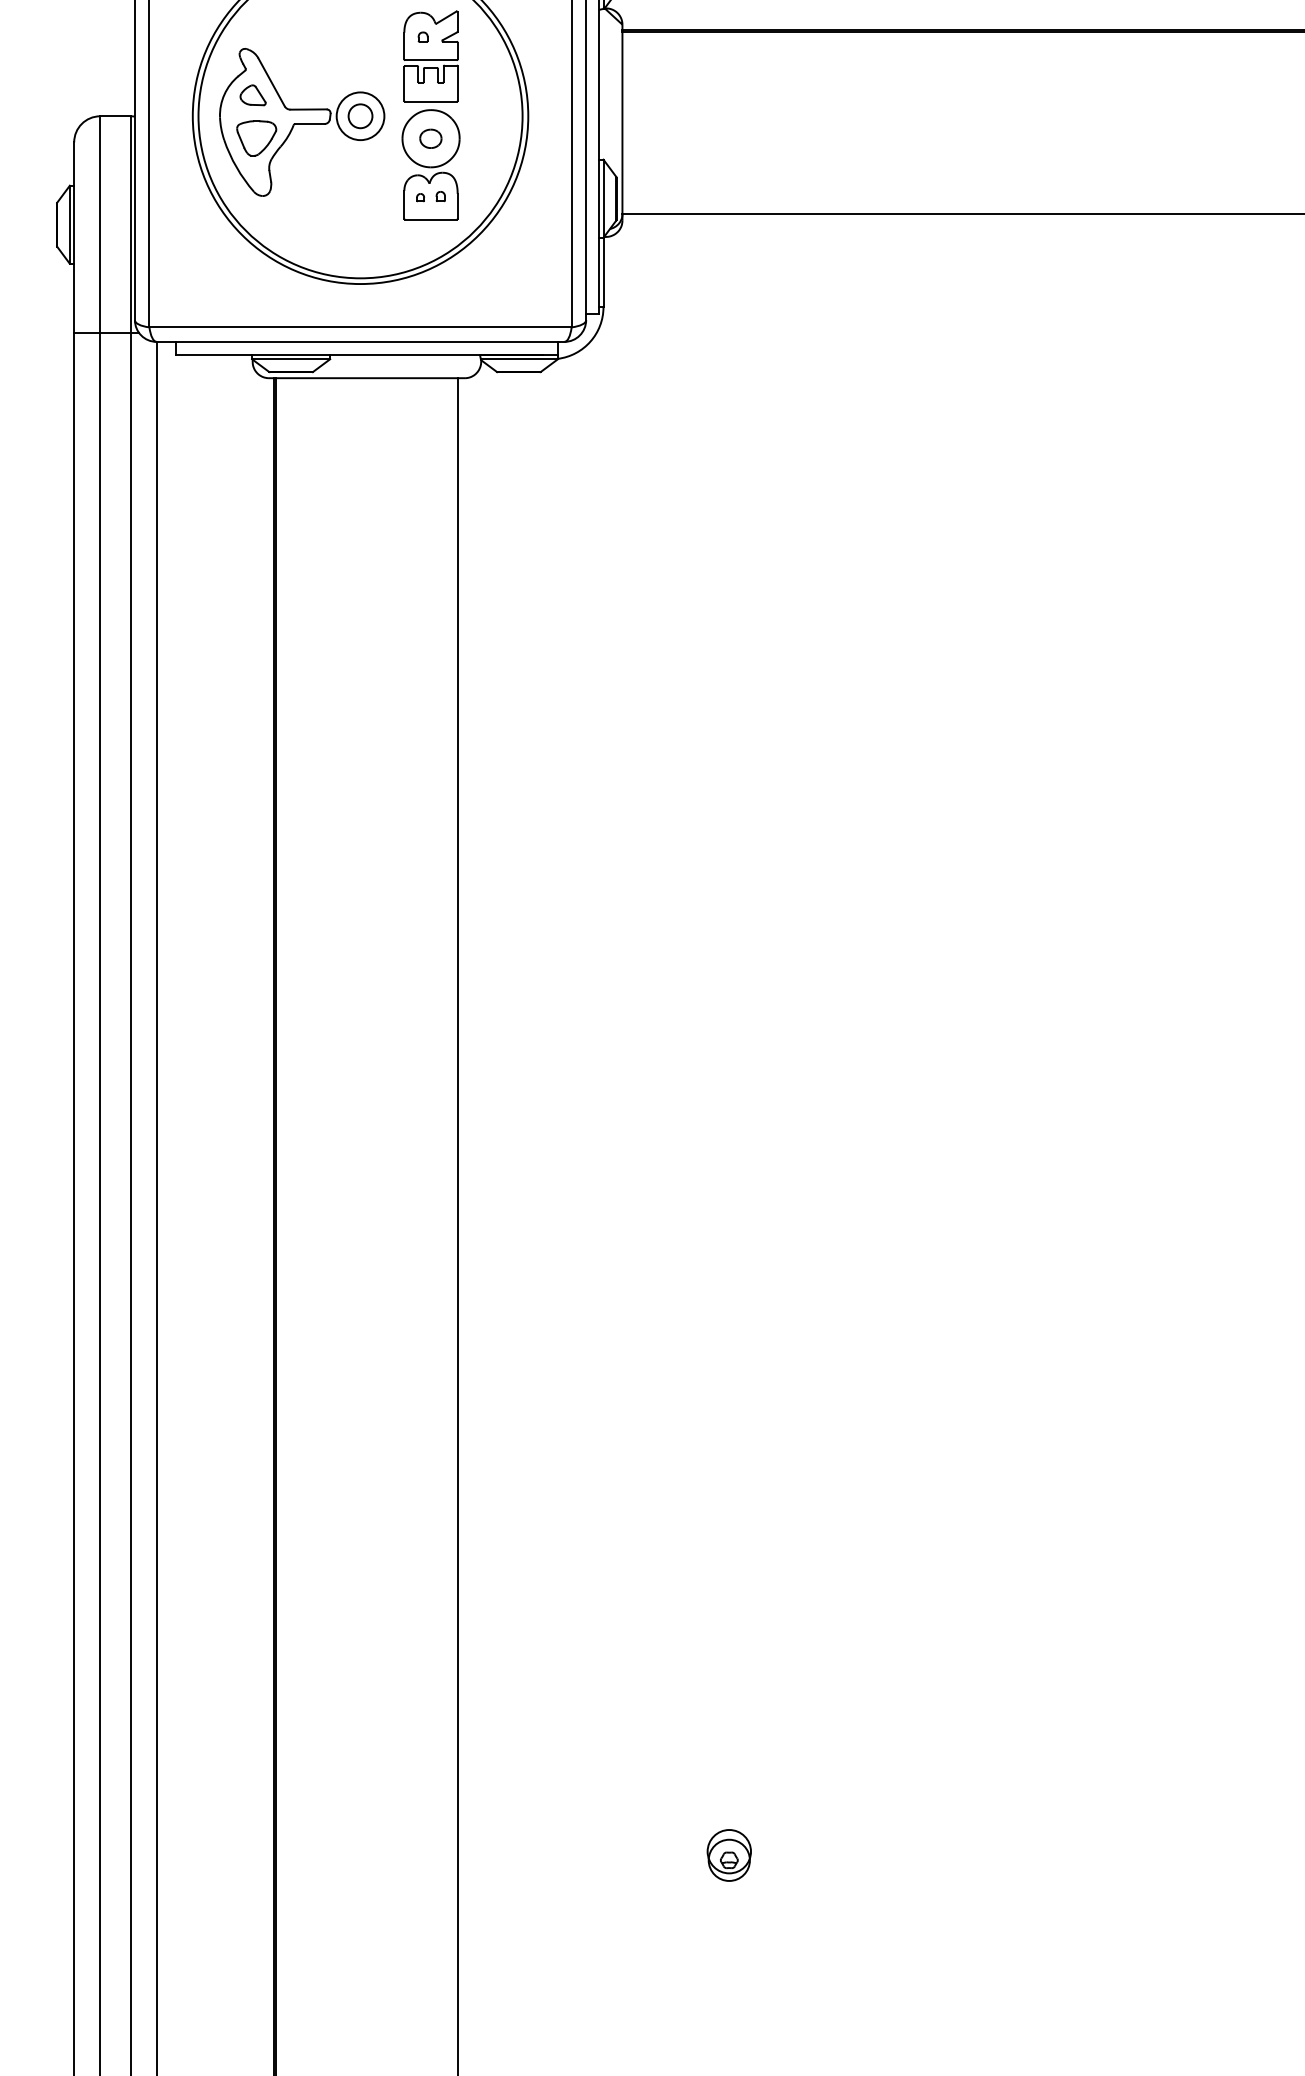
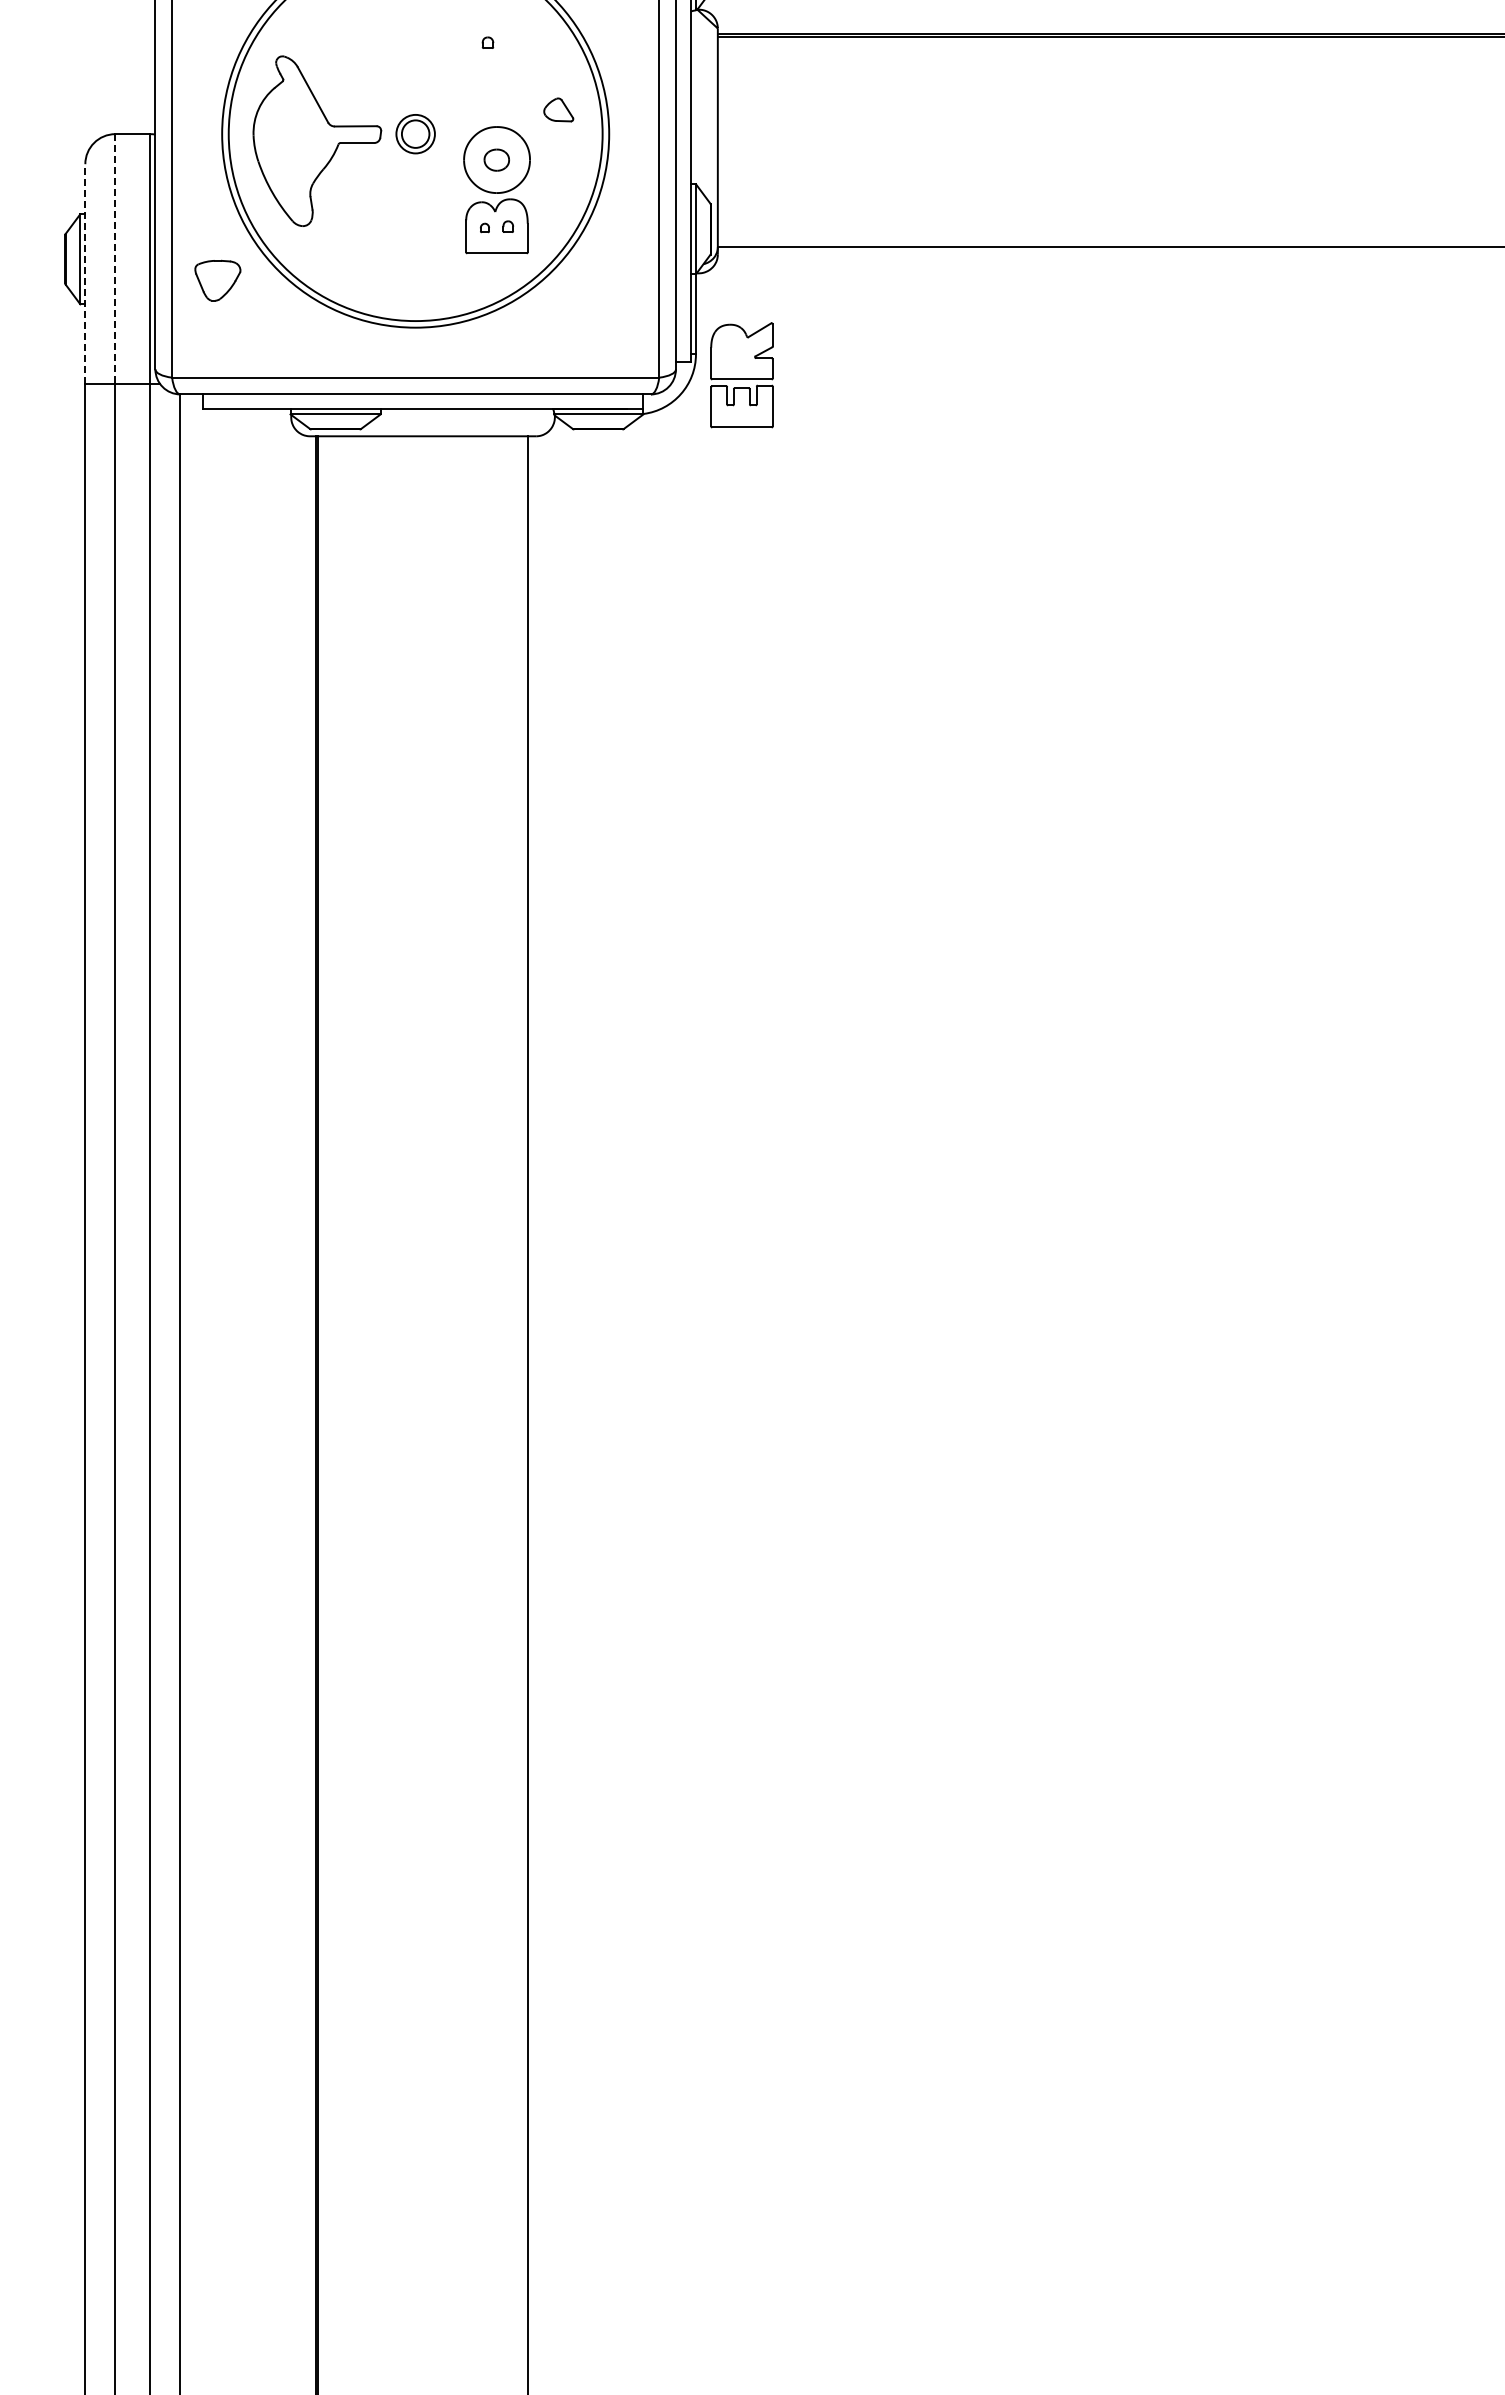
part: (430, 56) -> (741, 375), moved
part: (252, 94) -> (558, 109), moved
circle: (360, 115) -> (415, 133), size x0.7
part: (256, 138) -> (217, 280), moved
line: (100, 224) -> (115, 259), solid -> dashed
line: (74, 237) -> (85, 273), solid -> dashed
part: (728, 1855) -> (840, 2140), removed

